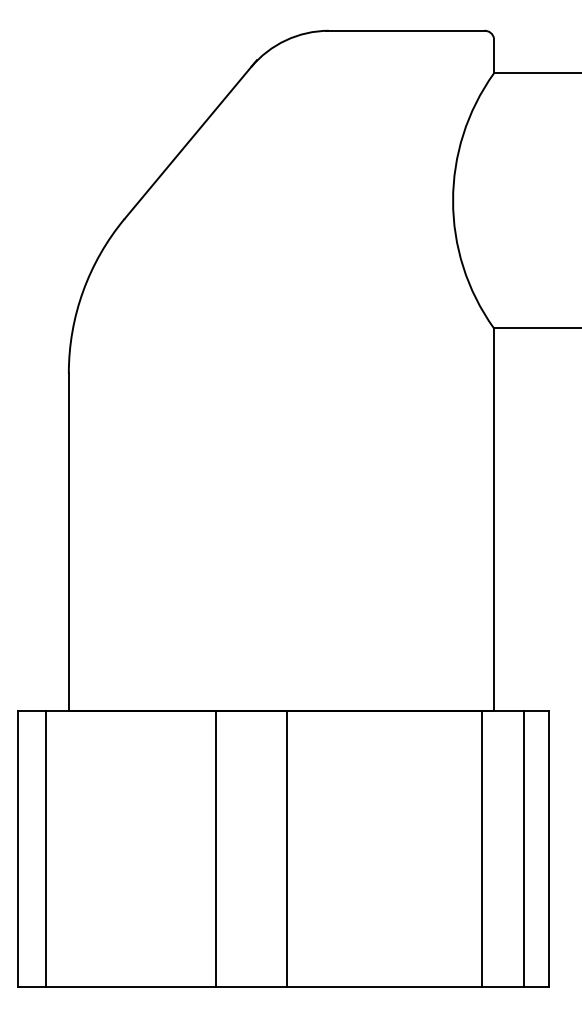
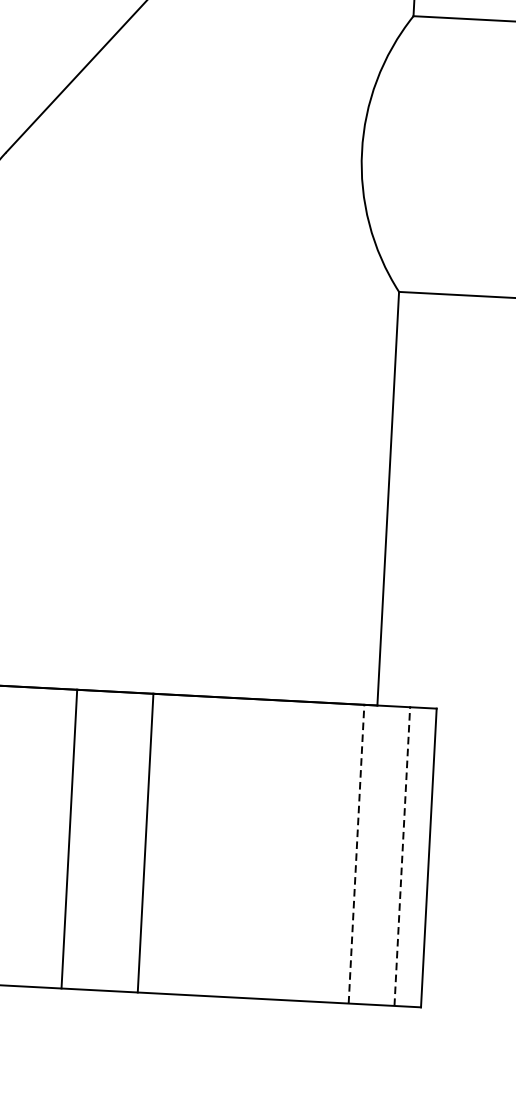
line: (481, 848) -> (356, 853), solid -> dashed
line: (524, 848) -> (402, 855), solid -> dashed

